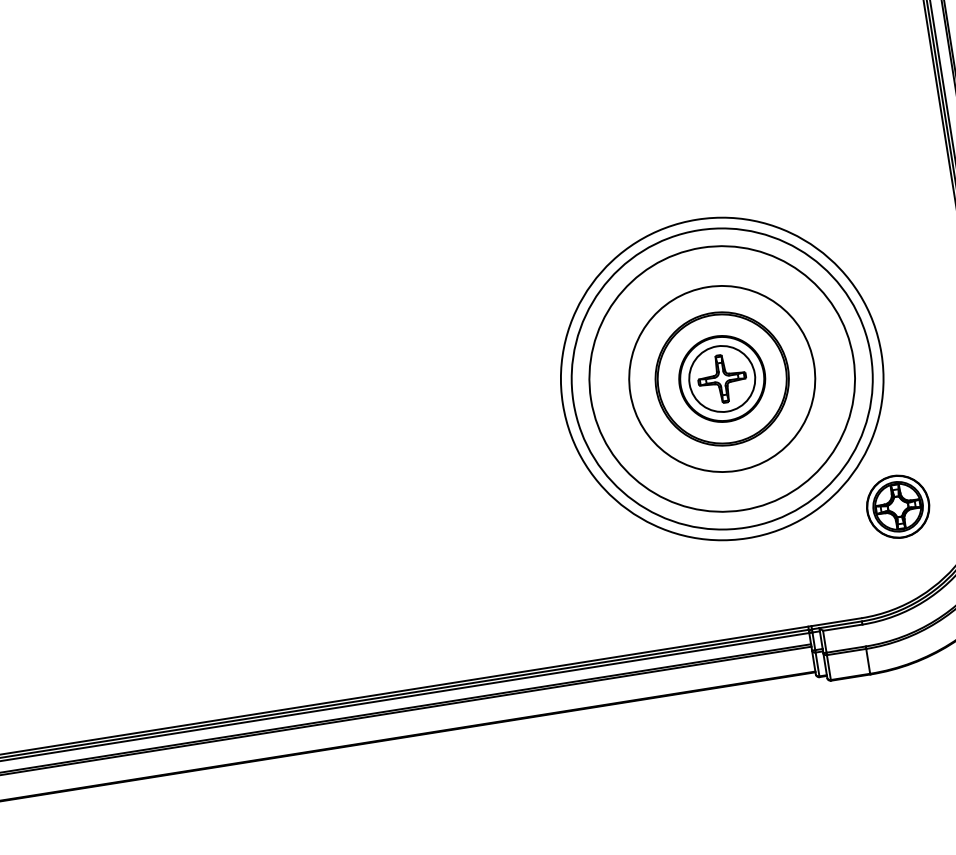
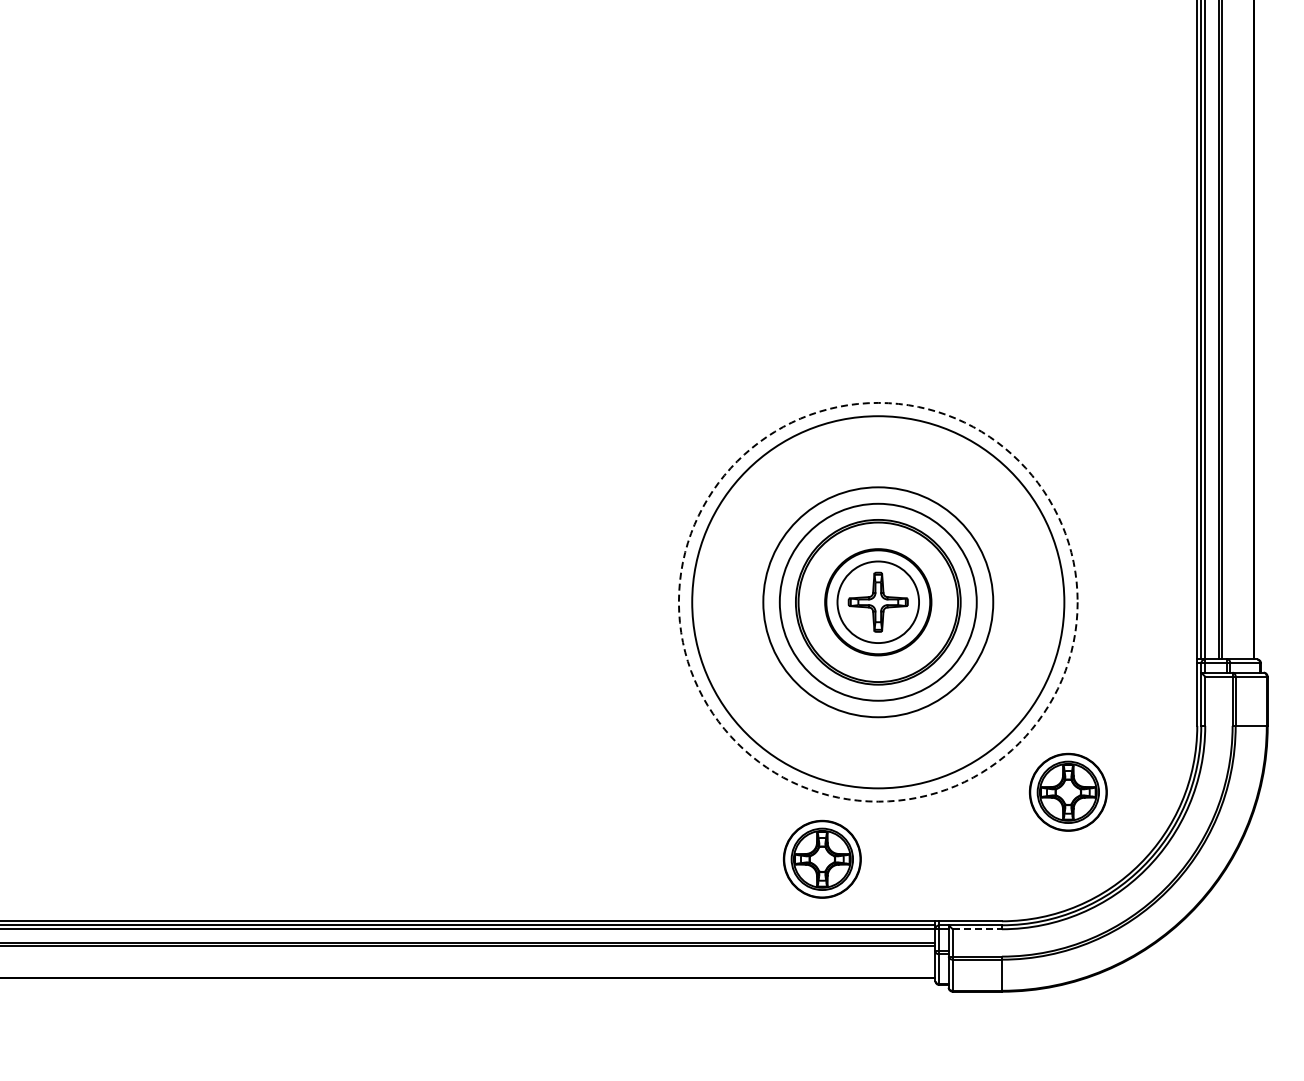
circle: (721, 378) -> (877, 601), solid -> dashed
circle: (722, 379) -> (878, 602), size x0.6
part: (709, 590) -> (821, 858), added
line: (842, 627) -> (977, 929), solid -> dashed

